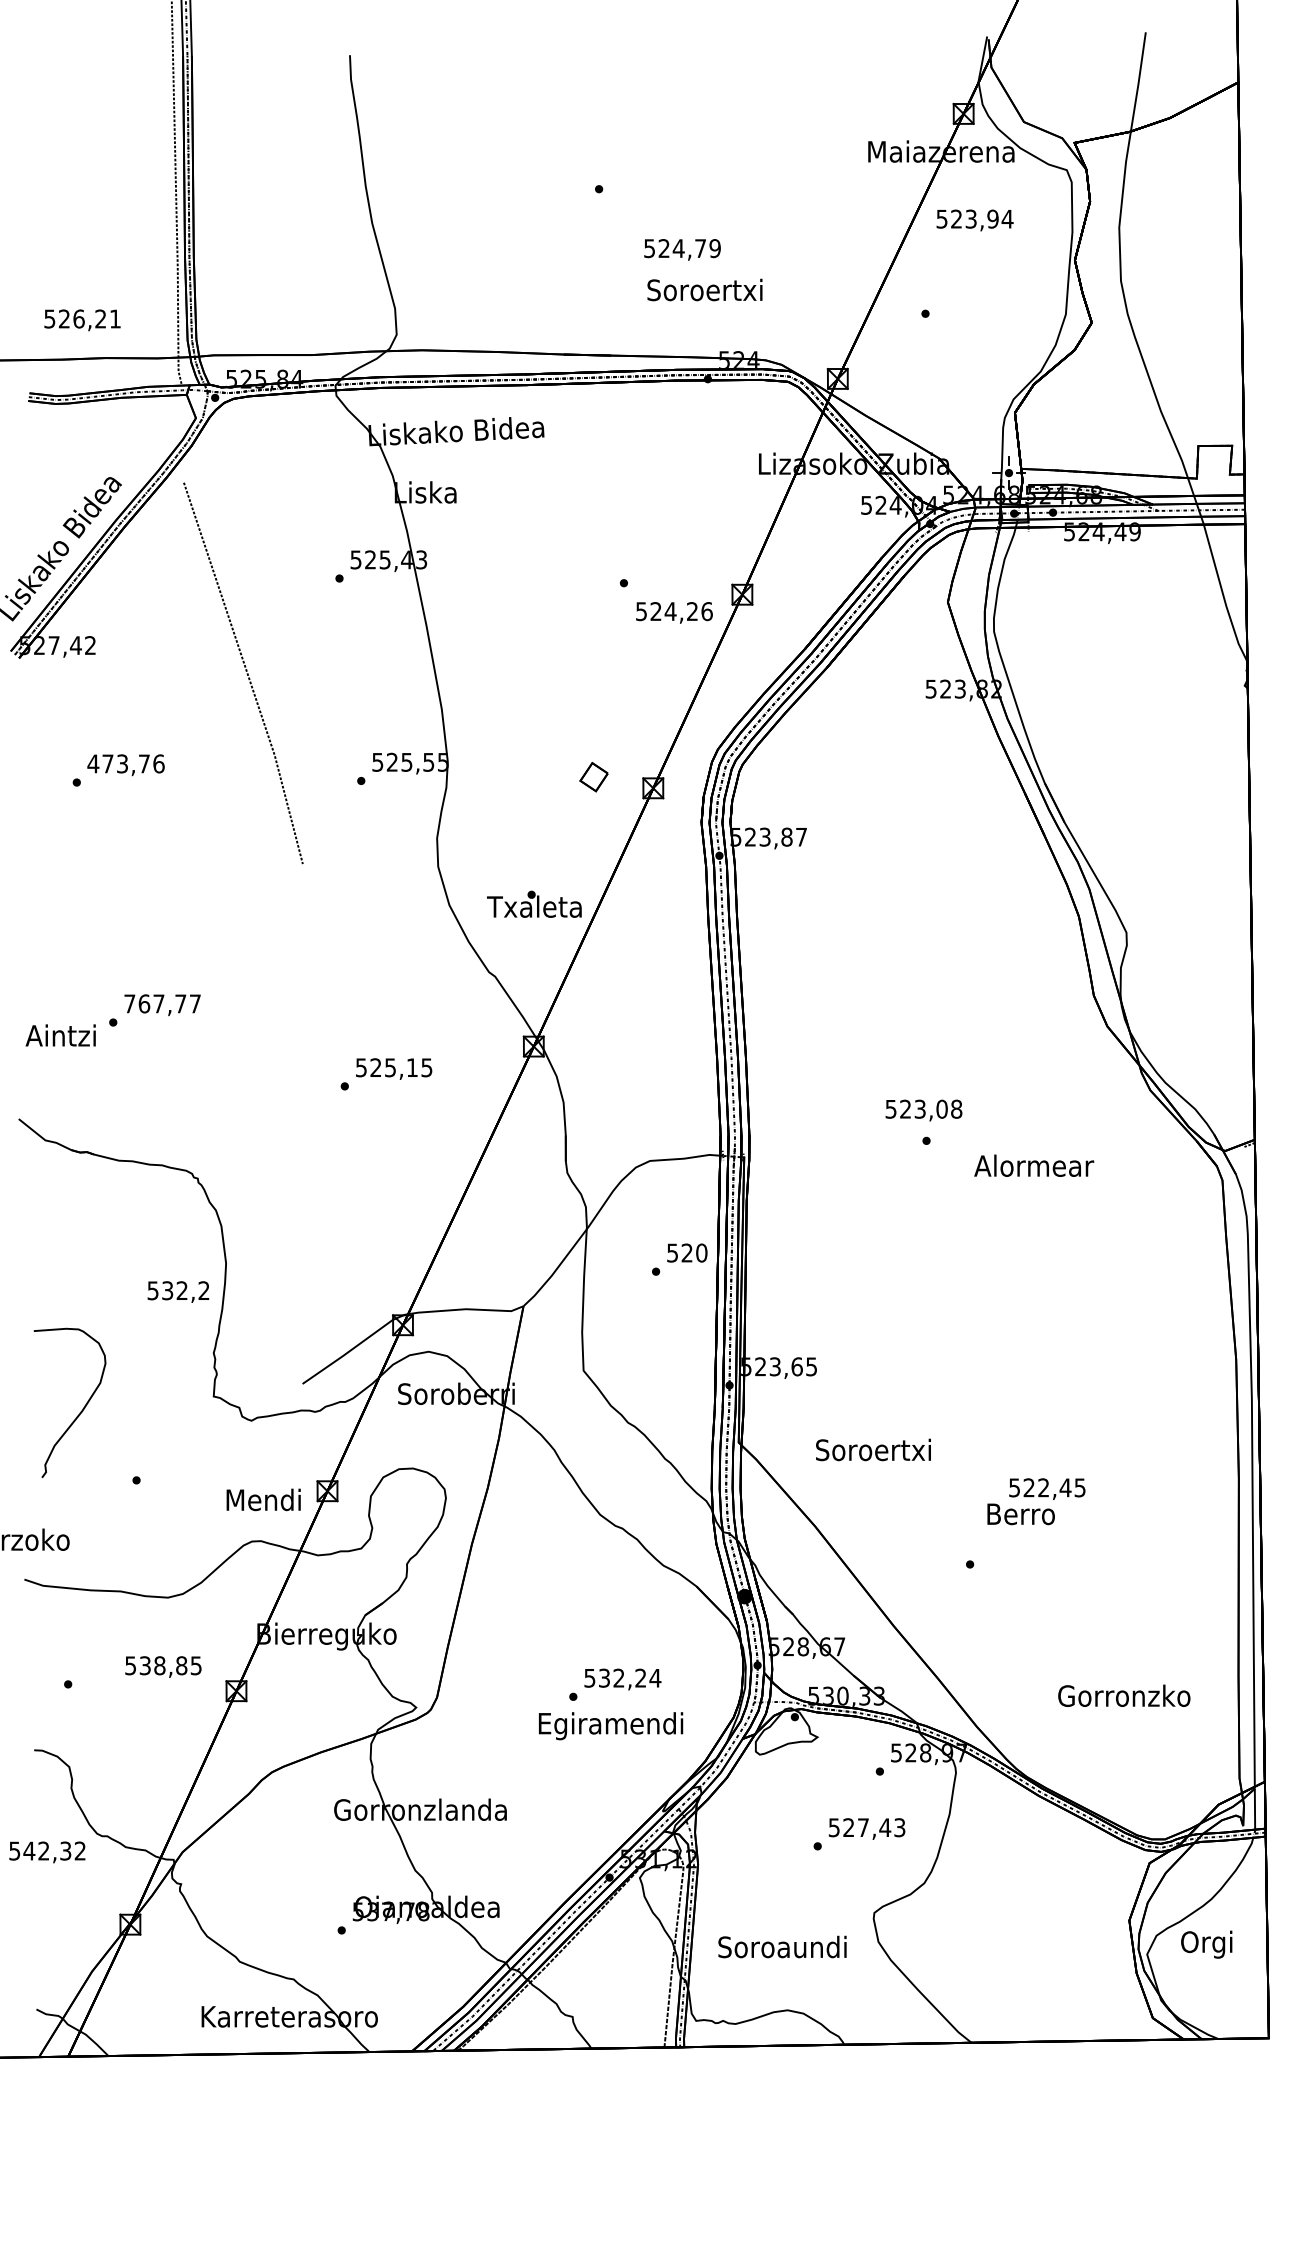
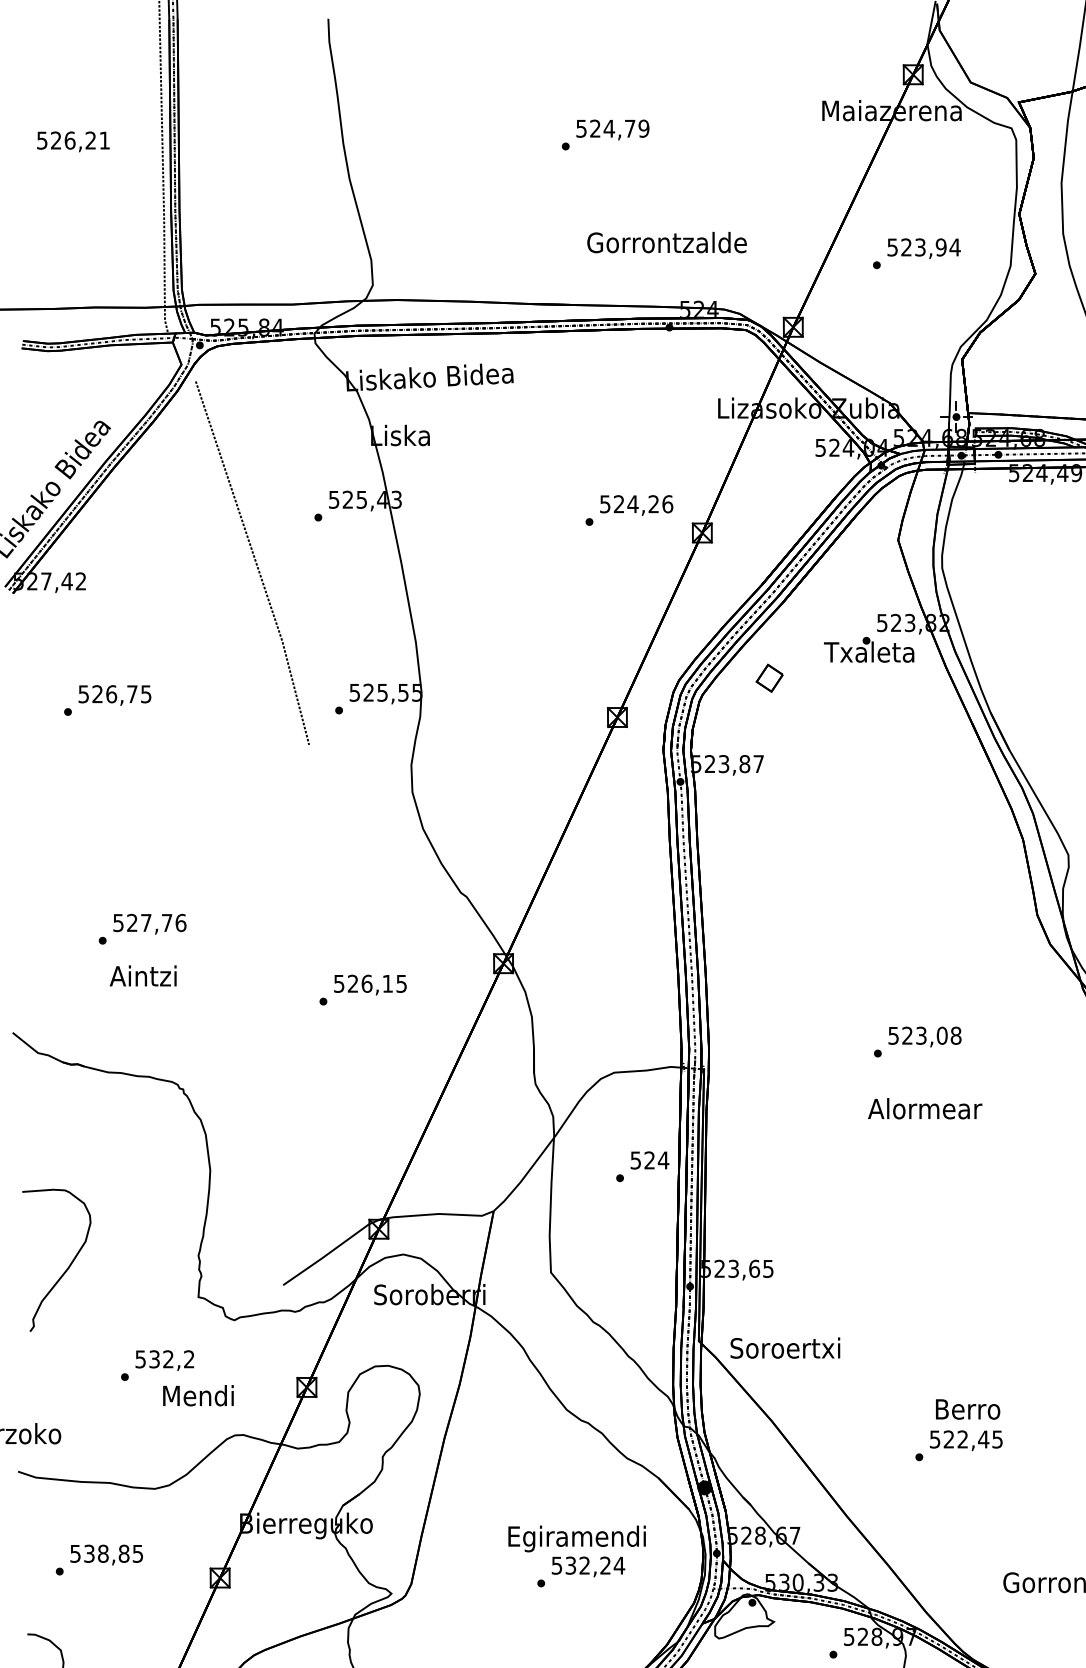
text: (974, 220) -> (923, 248), moved
text: (682, 249) -> (612, 129), moved
text: (705, 289) -> (667, 242), Soroertxi -> Gorrontzalde
text: (82, 320) -> (73, 142), moved
text: (674, 612) -> (636, 505), moved
line: (245, 671) -> (254, 561), moved
text: (125, 763) -> (114, 693), 473,76 -> 526,75
part: (593, 777) -> (769, 678), moved
text: (534, 903) -> (869, 649), moved
text: (162, 1003) -> (149, 922), 767,77 -> 527,76
text: (60, 1035) -> (142, 975), moved
text: (390, 1067) -> (366, 983), 525,15 -> 526,15
text: (923, 1110) -> (924, 1036), moved
text: (1034, 1165) -> (925, 1108), moved
text: (701, 1252) -> (663, 1159), 520 -> 524
text: (178, 1291) -> (164, 1360), moved
curve: (80, 1411) -> (66, 1268), moved
text: (873, 1449) -> (785, 1347), moved
text: (1047, 1488) -> (966, 1440), moved
text: (263, 1499) -> (198, 1395), moved
text: (163, 1666) -> (106, 1554), moved
text: (611, 1726) -> (577, 1539), moved

